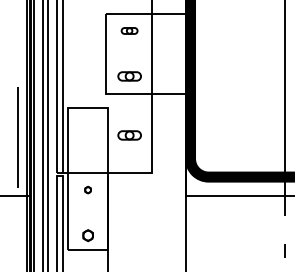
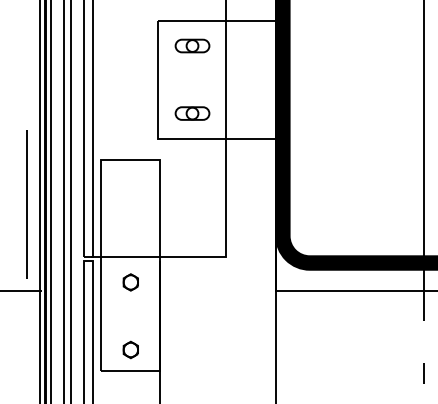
part: (129, 30) -> (192, 45), size x1.43
part: (129, 135) -> (192, 201), removed
part: (87, 189) -> (129, 281), size x1.67

